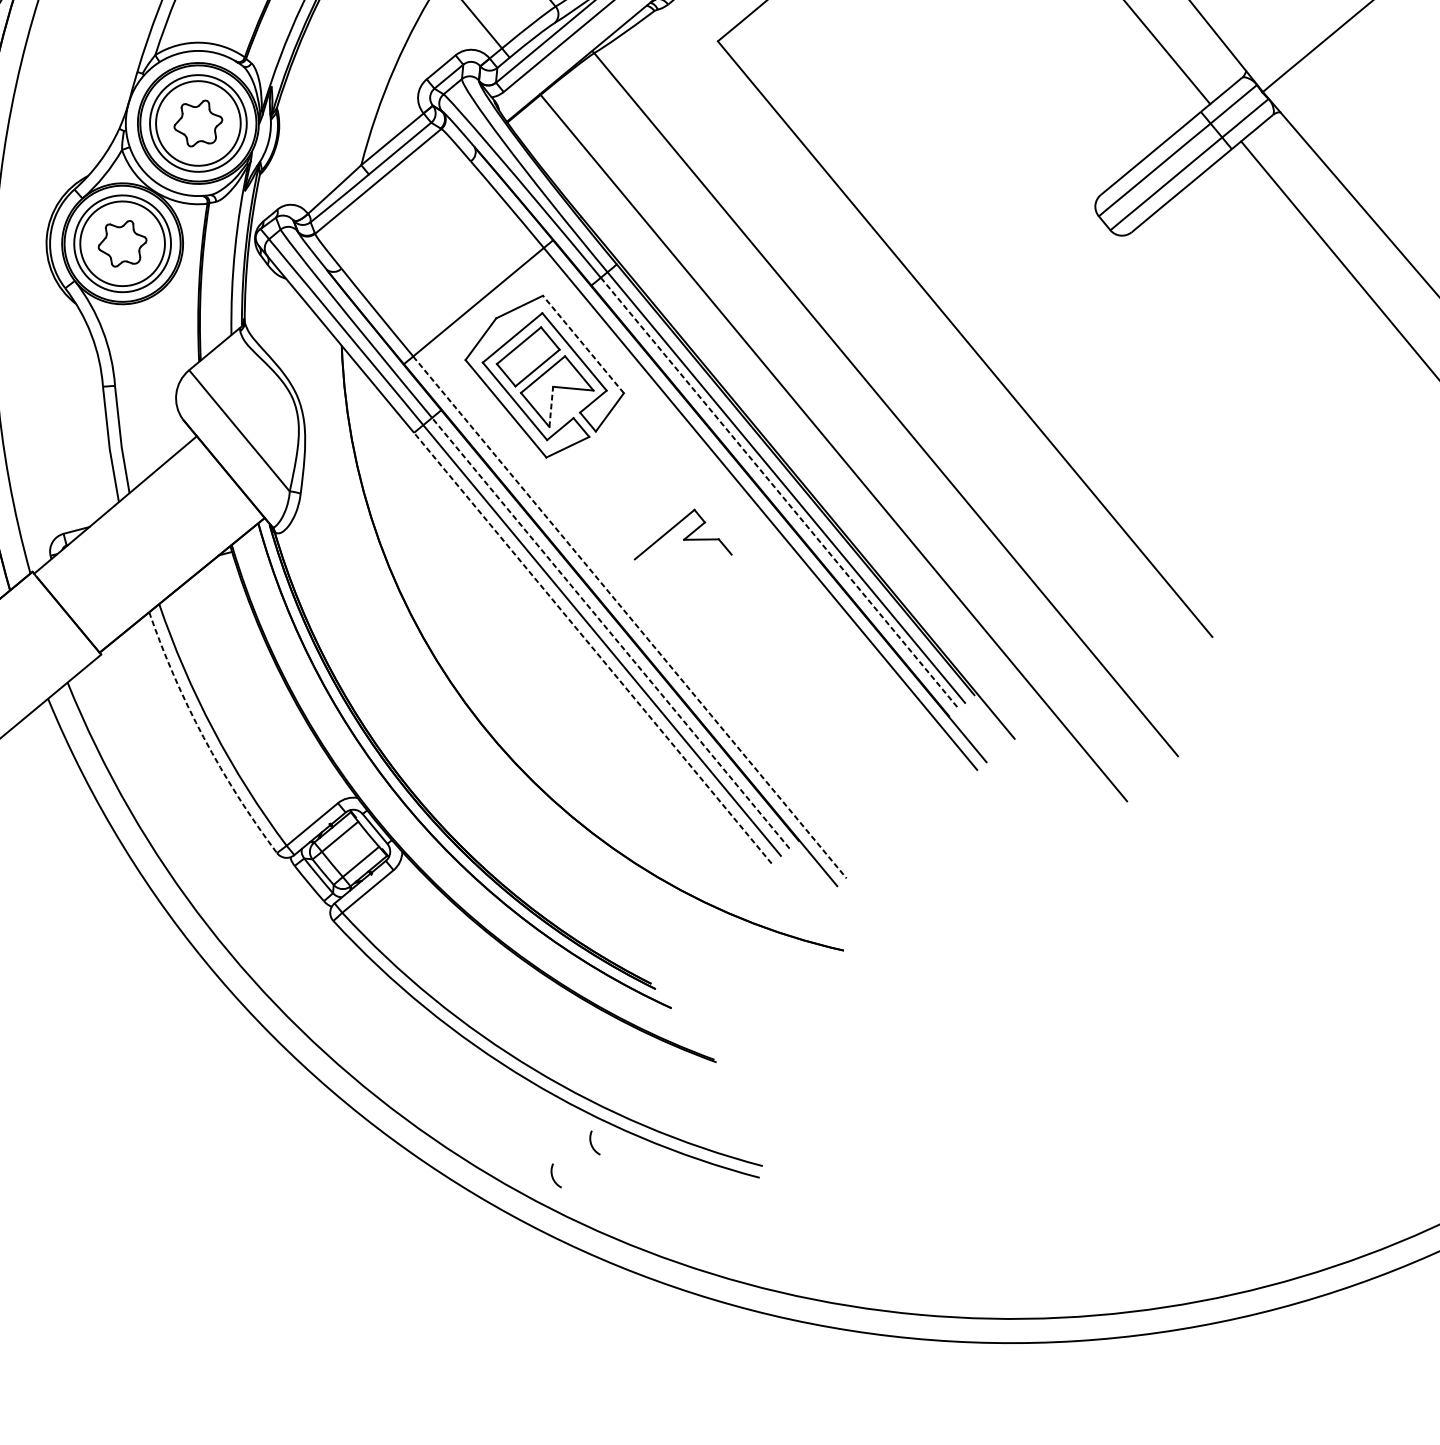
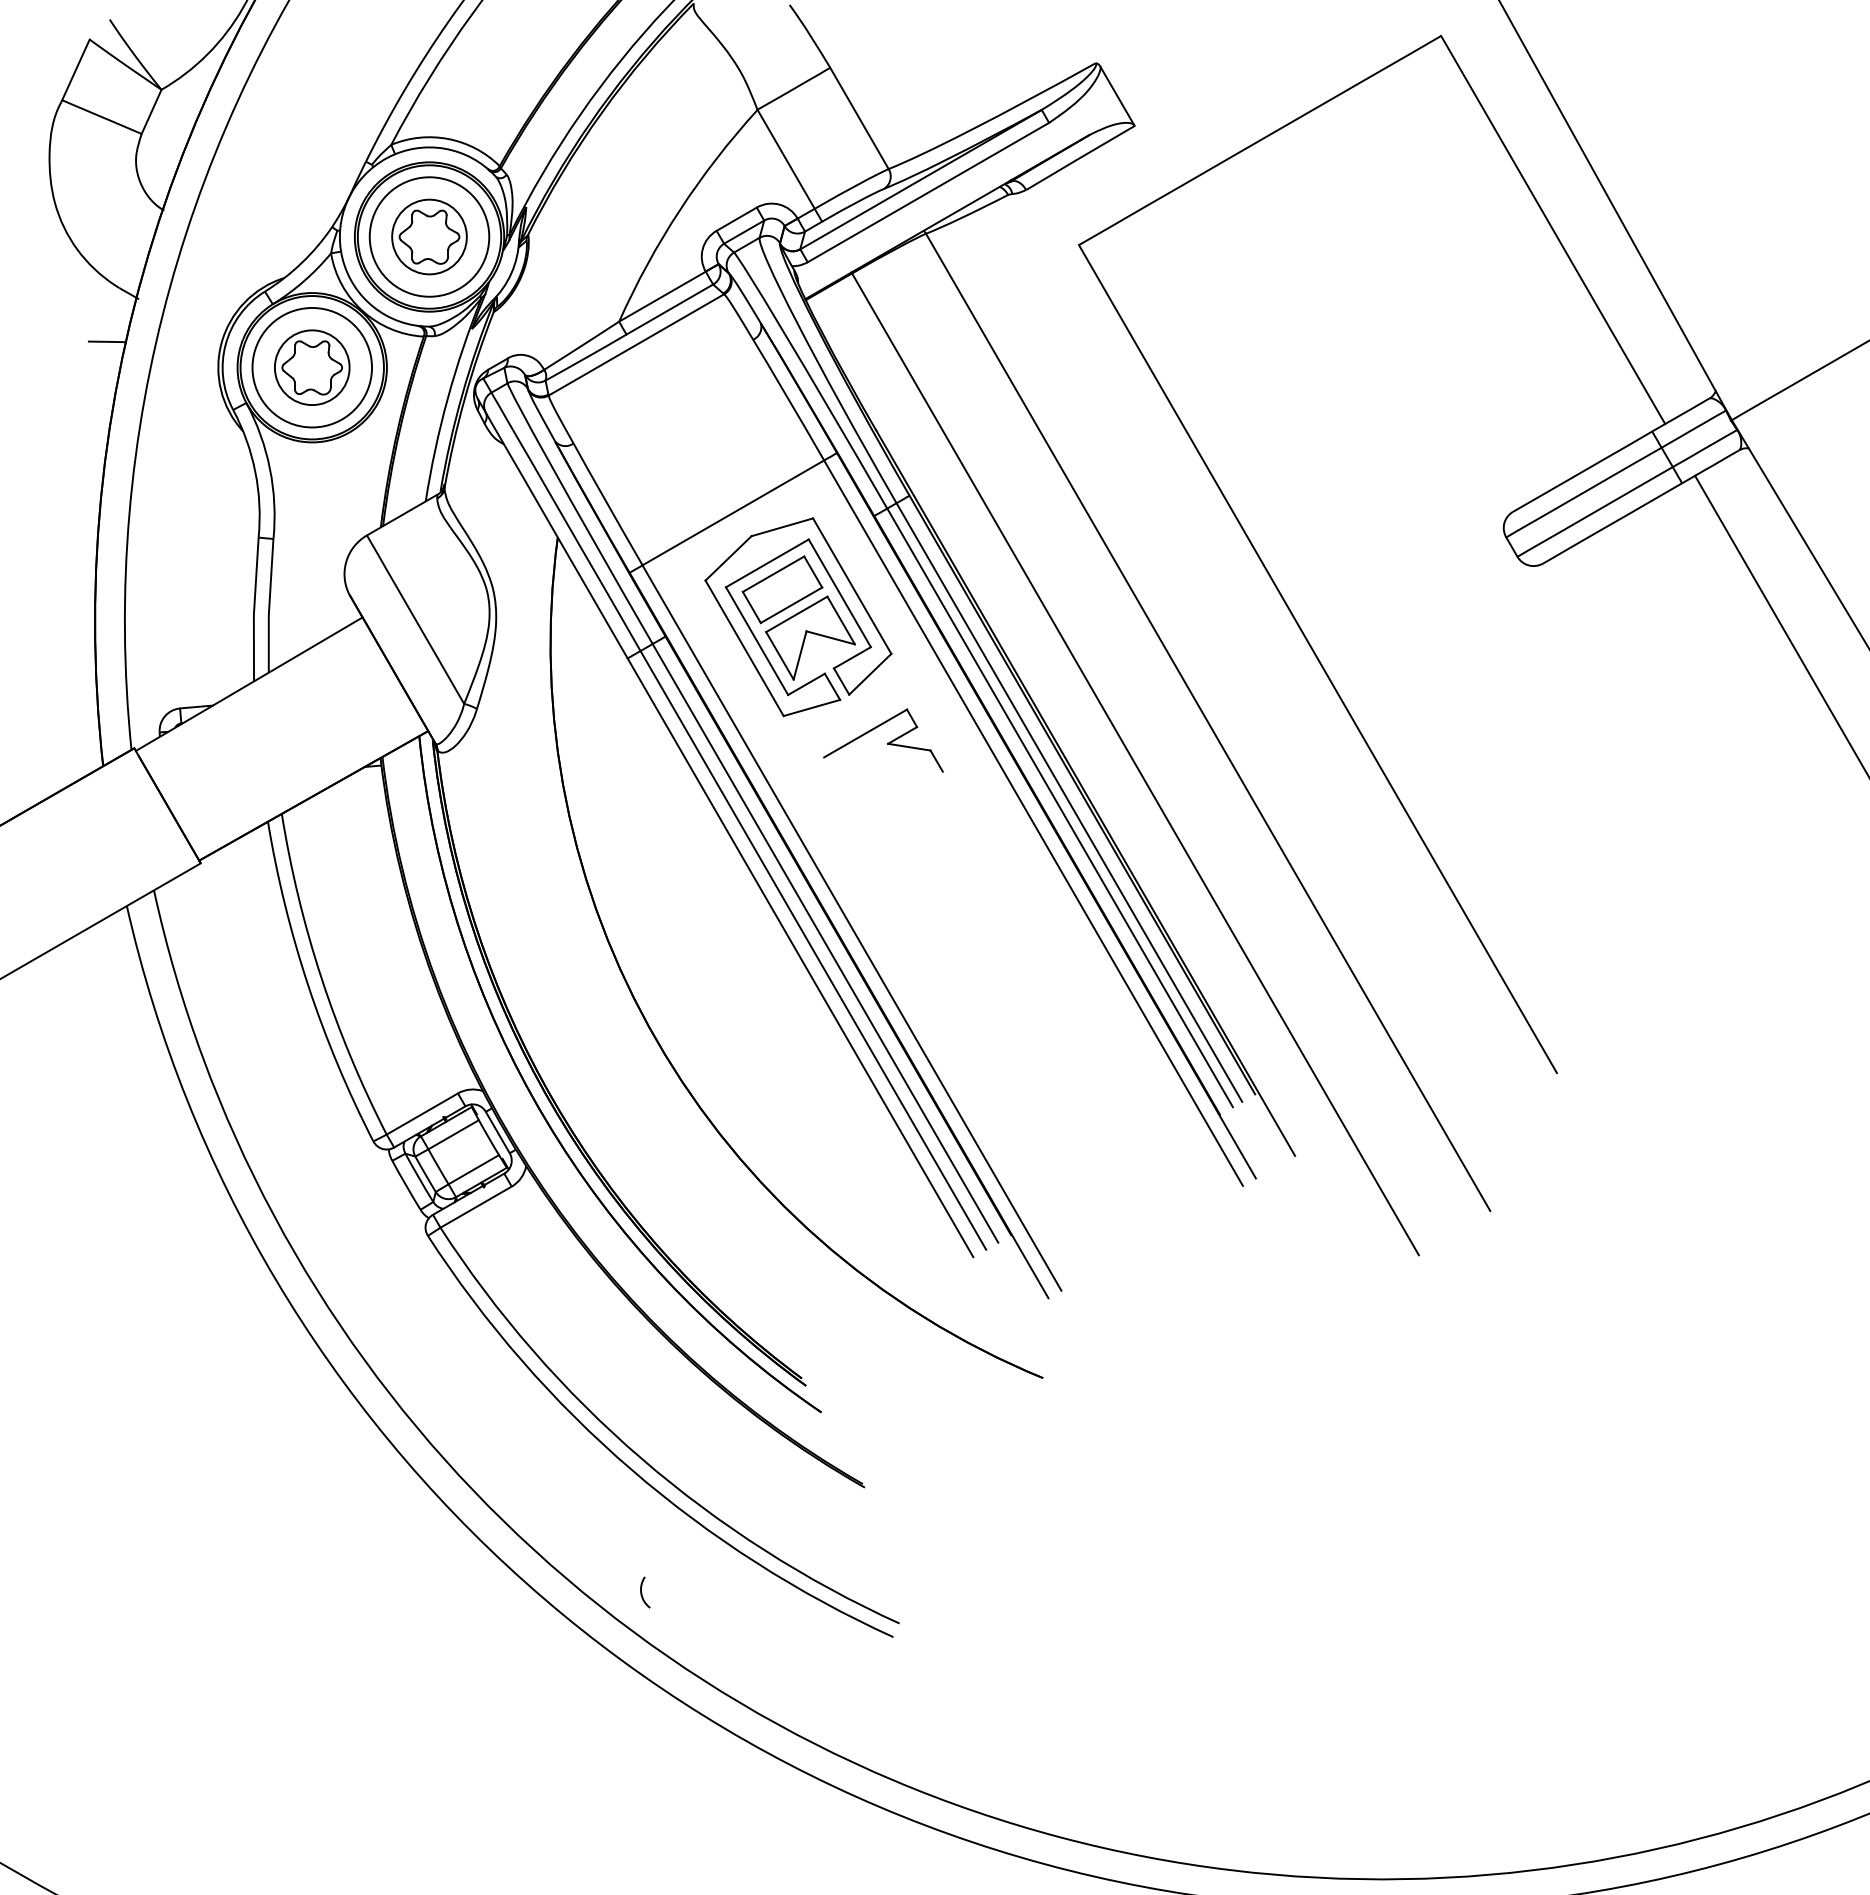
circle: (198, 123) -> (429, 236), size x0.71
circle: (121, 243) -> (311, 367), size x0.71
line: (582, 344) -> (851, 585), dashed -> solid
line: (551, 406) -> (800, 655), dashed -> solid
line: (779, 492) -> (1060, 807), dashed -> solid
part: (679, 537) -> (883, 740), moved
line: (629, 617) -> (851, 928), dashed -> solid
line: (610, 633) -> (825, 943), dashed -> solid
line: (592, 647) -> (800, 957), dashed -> solid
arc: (203, 737) -> (308, 985), dashed -> solid
arc: (592, 1143) -> (696, 1560), removed

